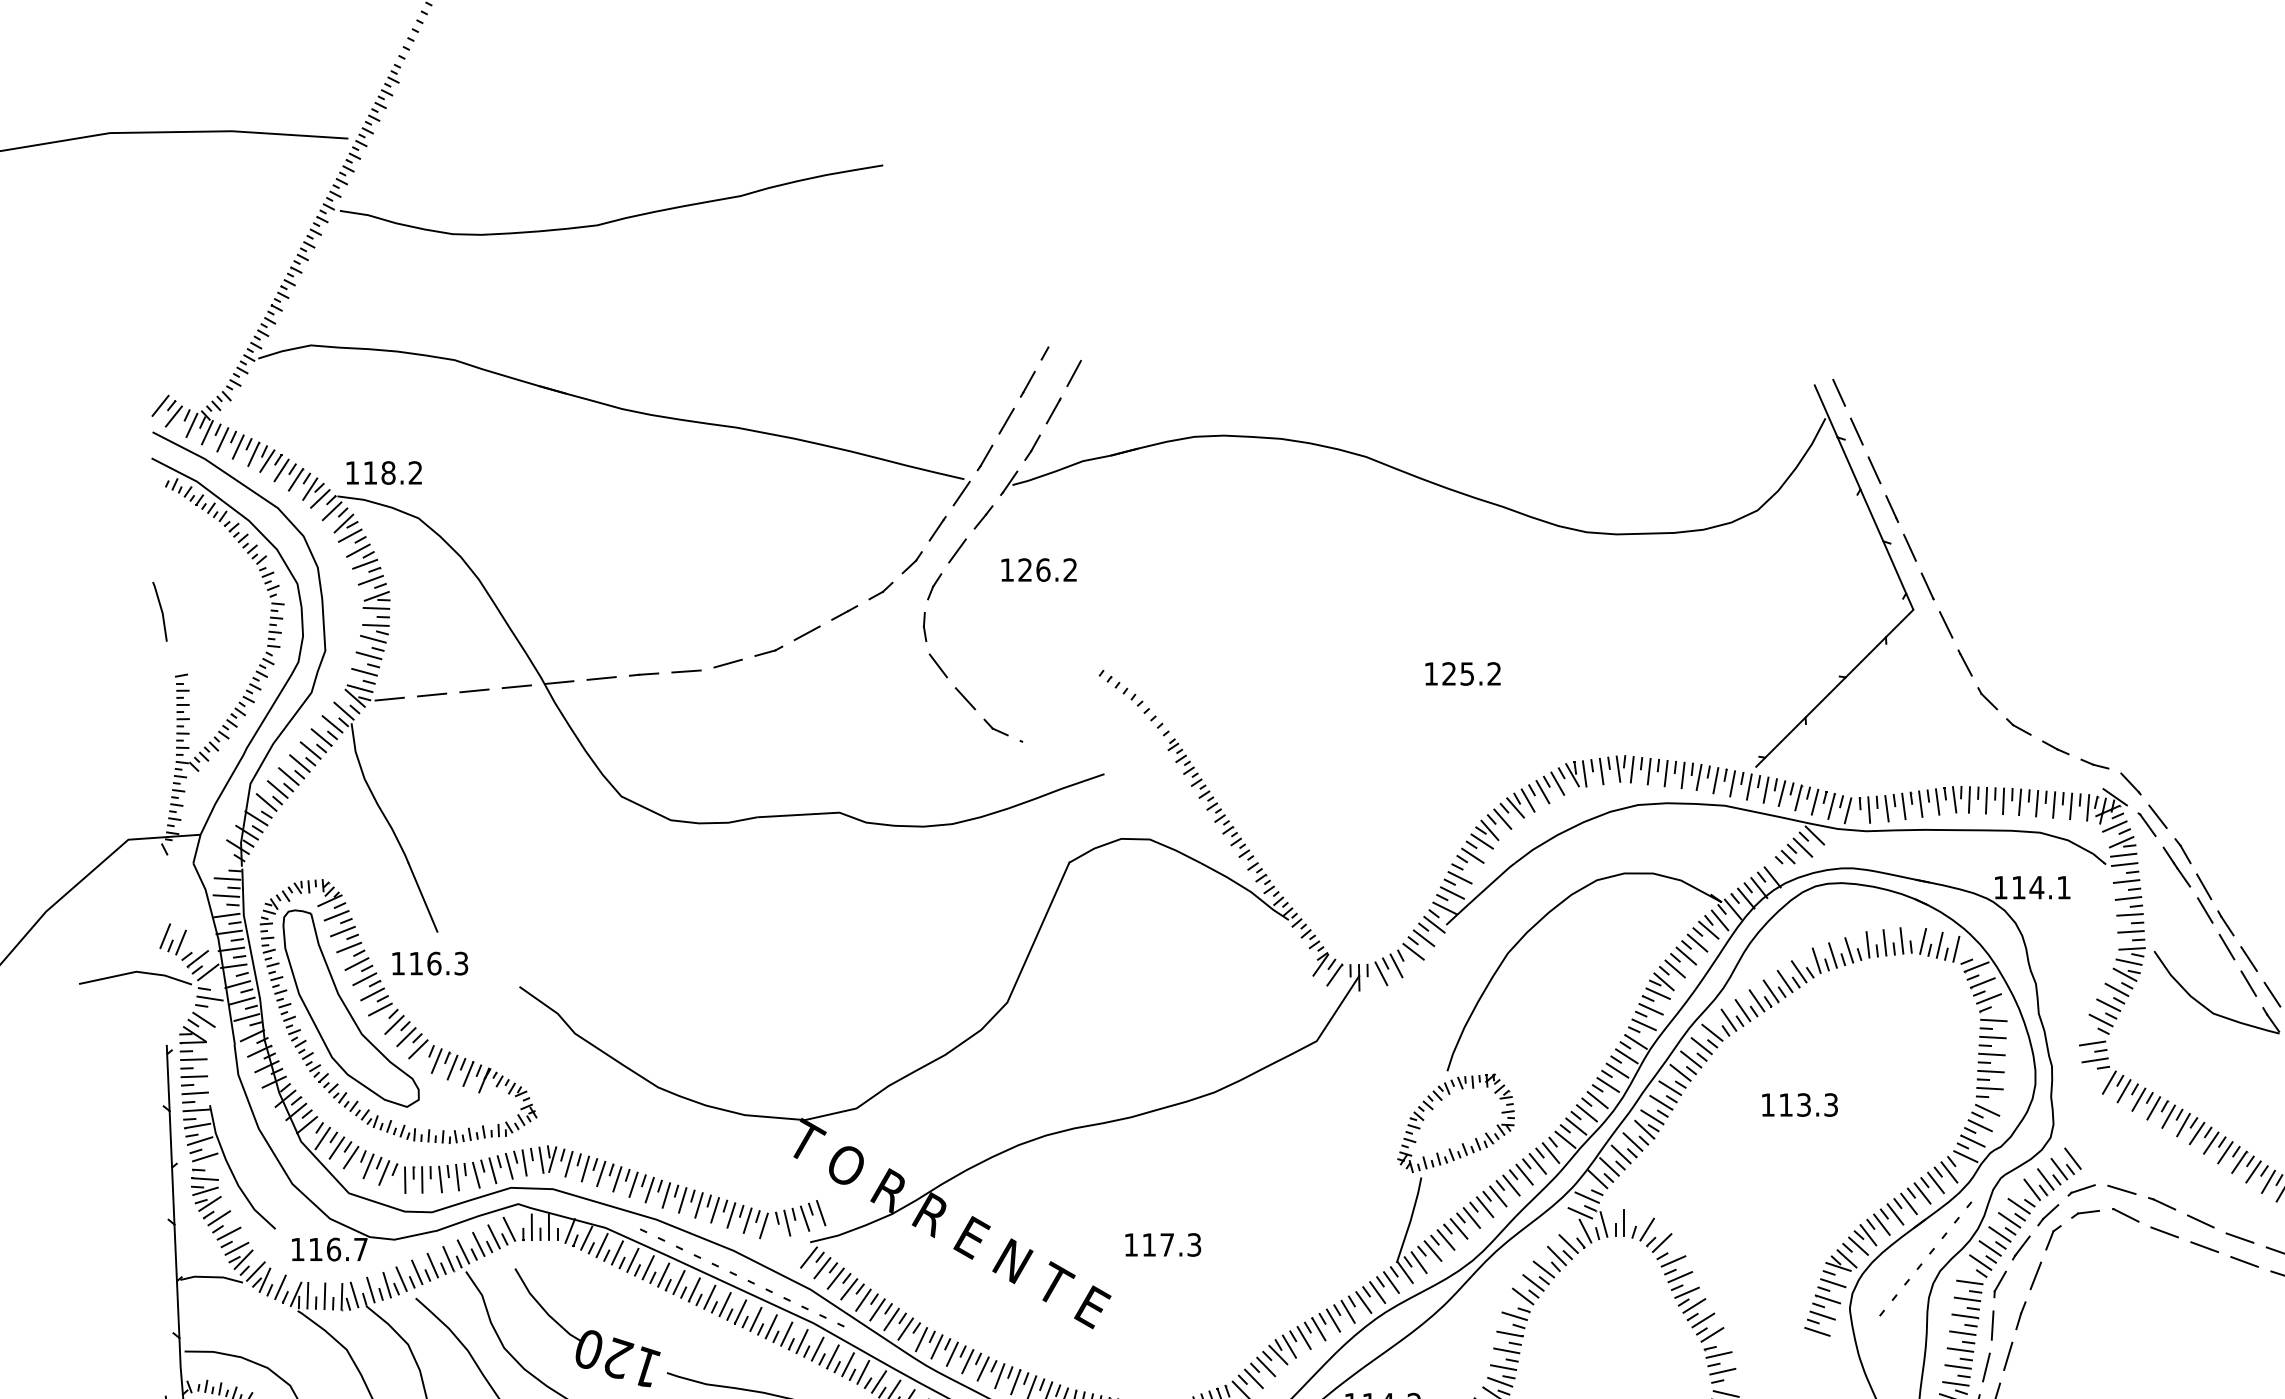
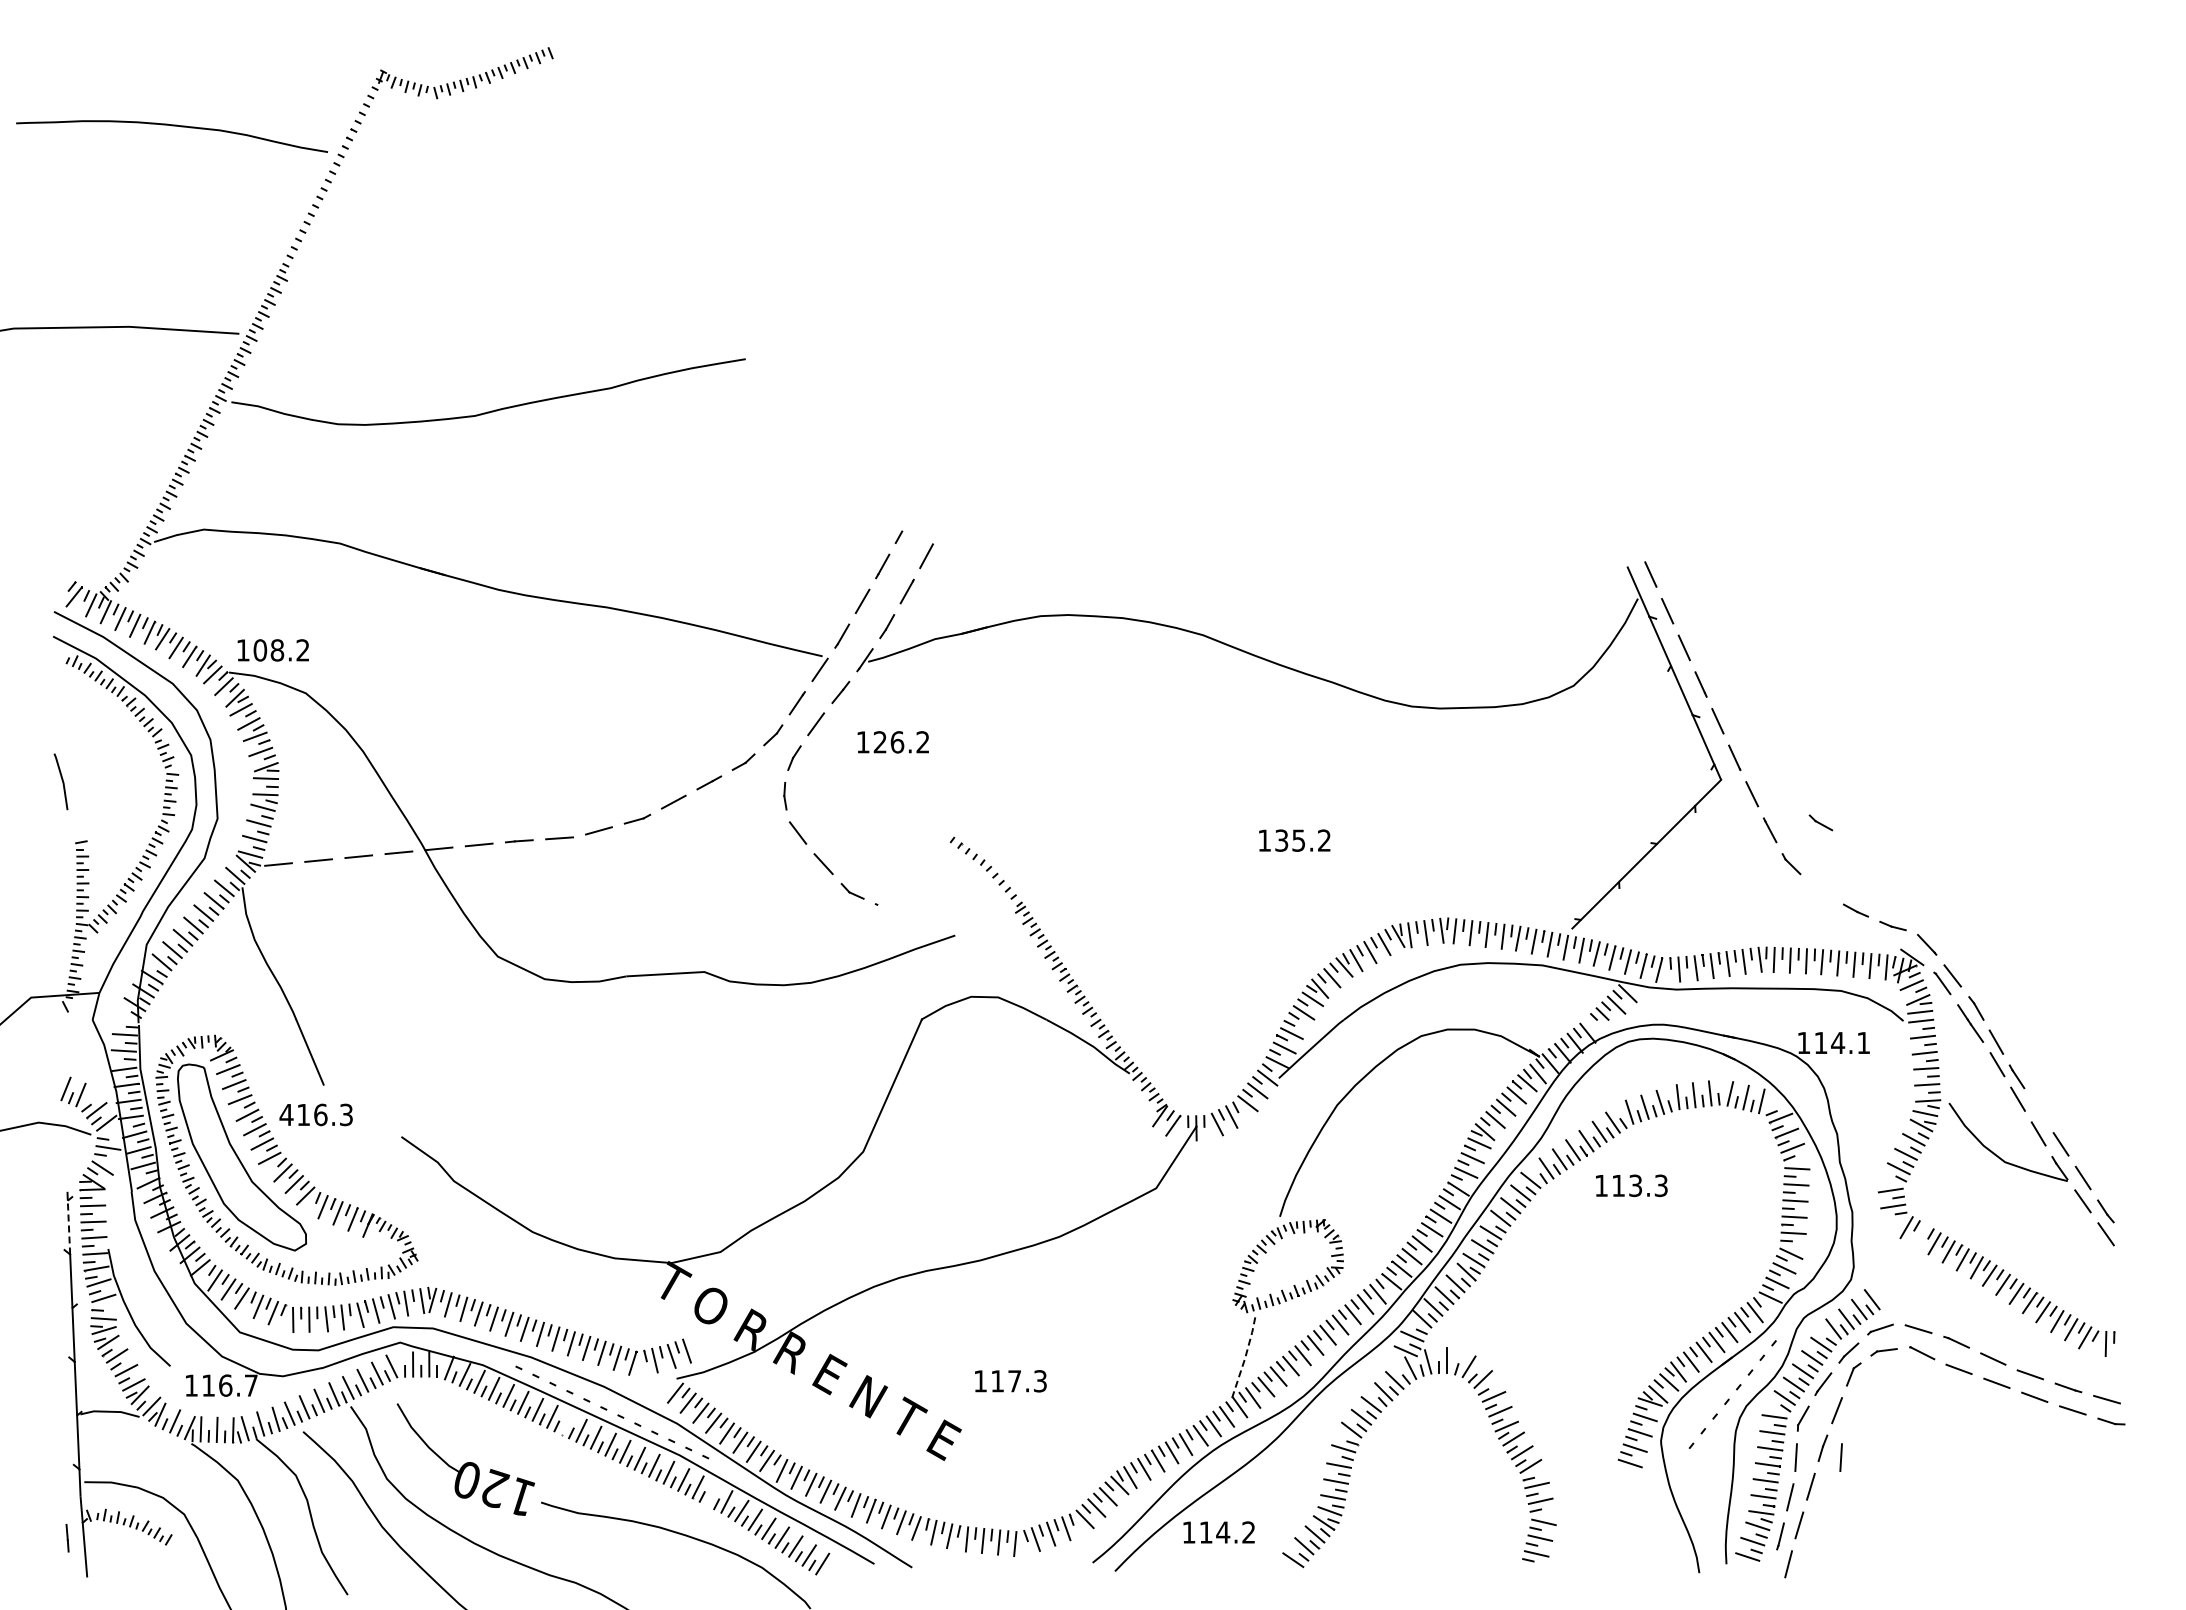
line: (160, 405) -> (61, 586), removed
text: (370, 473) -> (260, 650), 118.2 -> 108.2
text: (1449, 673) -> (1281, 840), 125.2 -> 135.2
part: (2018, 726) -> (1820, 822), moved
line: (2248, 958) -> (2038, 1110), removed
text: (398, 963) -> (286, 1114), 116.3 -> 416.3
line: (167, 1082) -> (68, 1227), solid -> dashed
line: (2123, 1090) -> (1920, 1235), removed
text: (1799, 1104) -> (1631, 1185), moved
line: (1411, 1219) -> (1245, 1357), solid -> dashed
line: (693, 1289) -> (566, 1423), removed
line: (2039, 1325) -> (1840, 1457), added
line: (848, 1364) -> (712, 1494), removed

